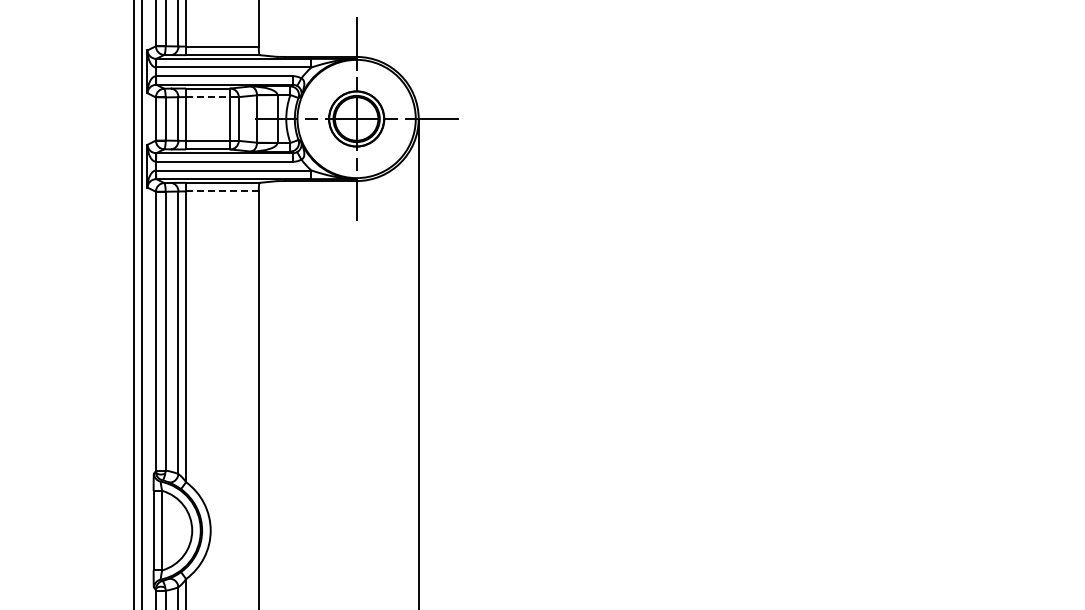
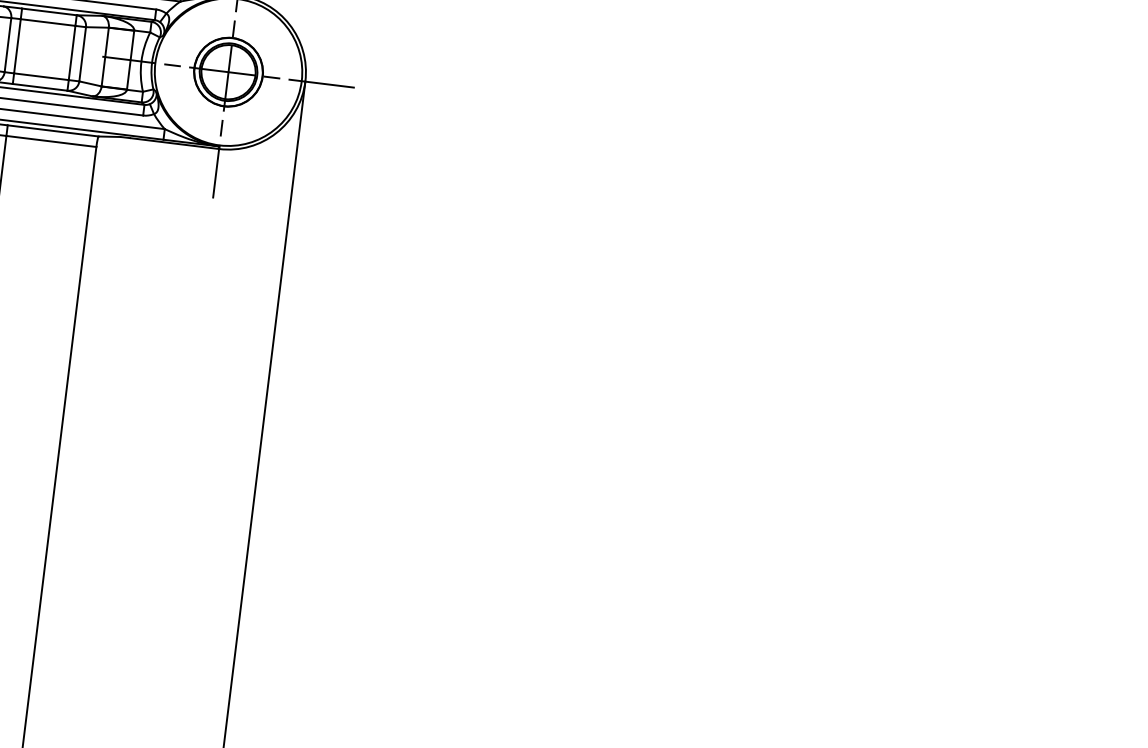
line: (208, 97) -> (48, 23), dashed -> solid
line: (222, 191) -> (51, 141), dashed -> solid

